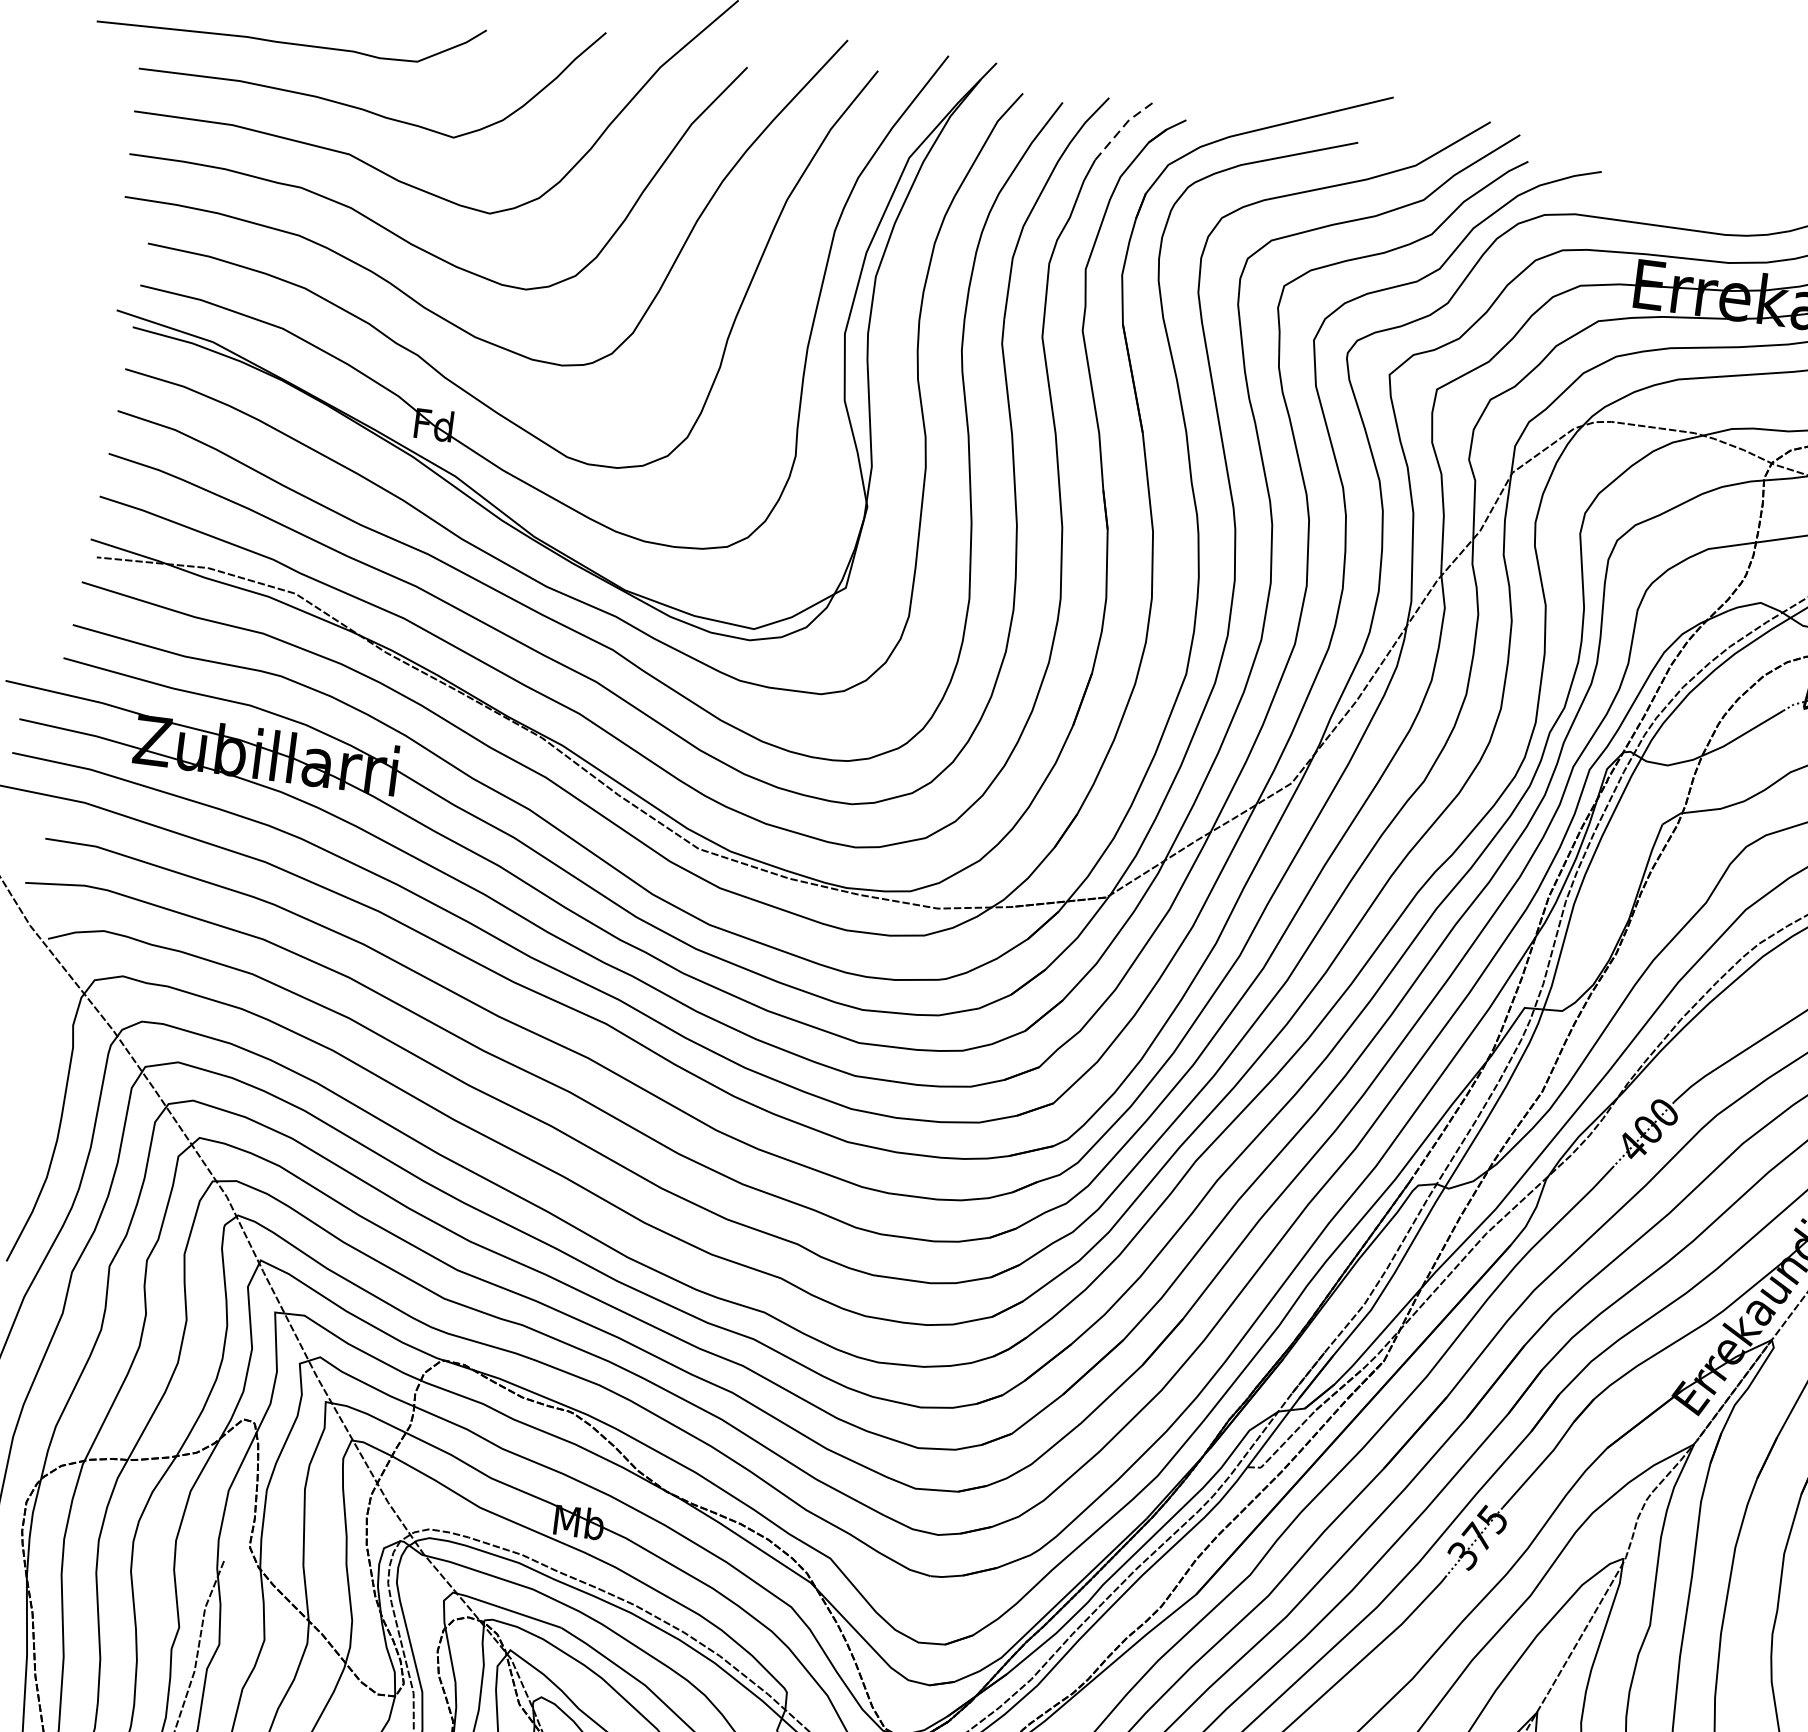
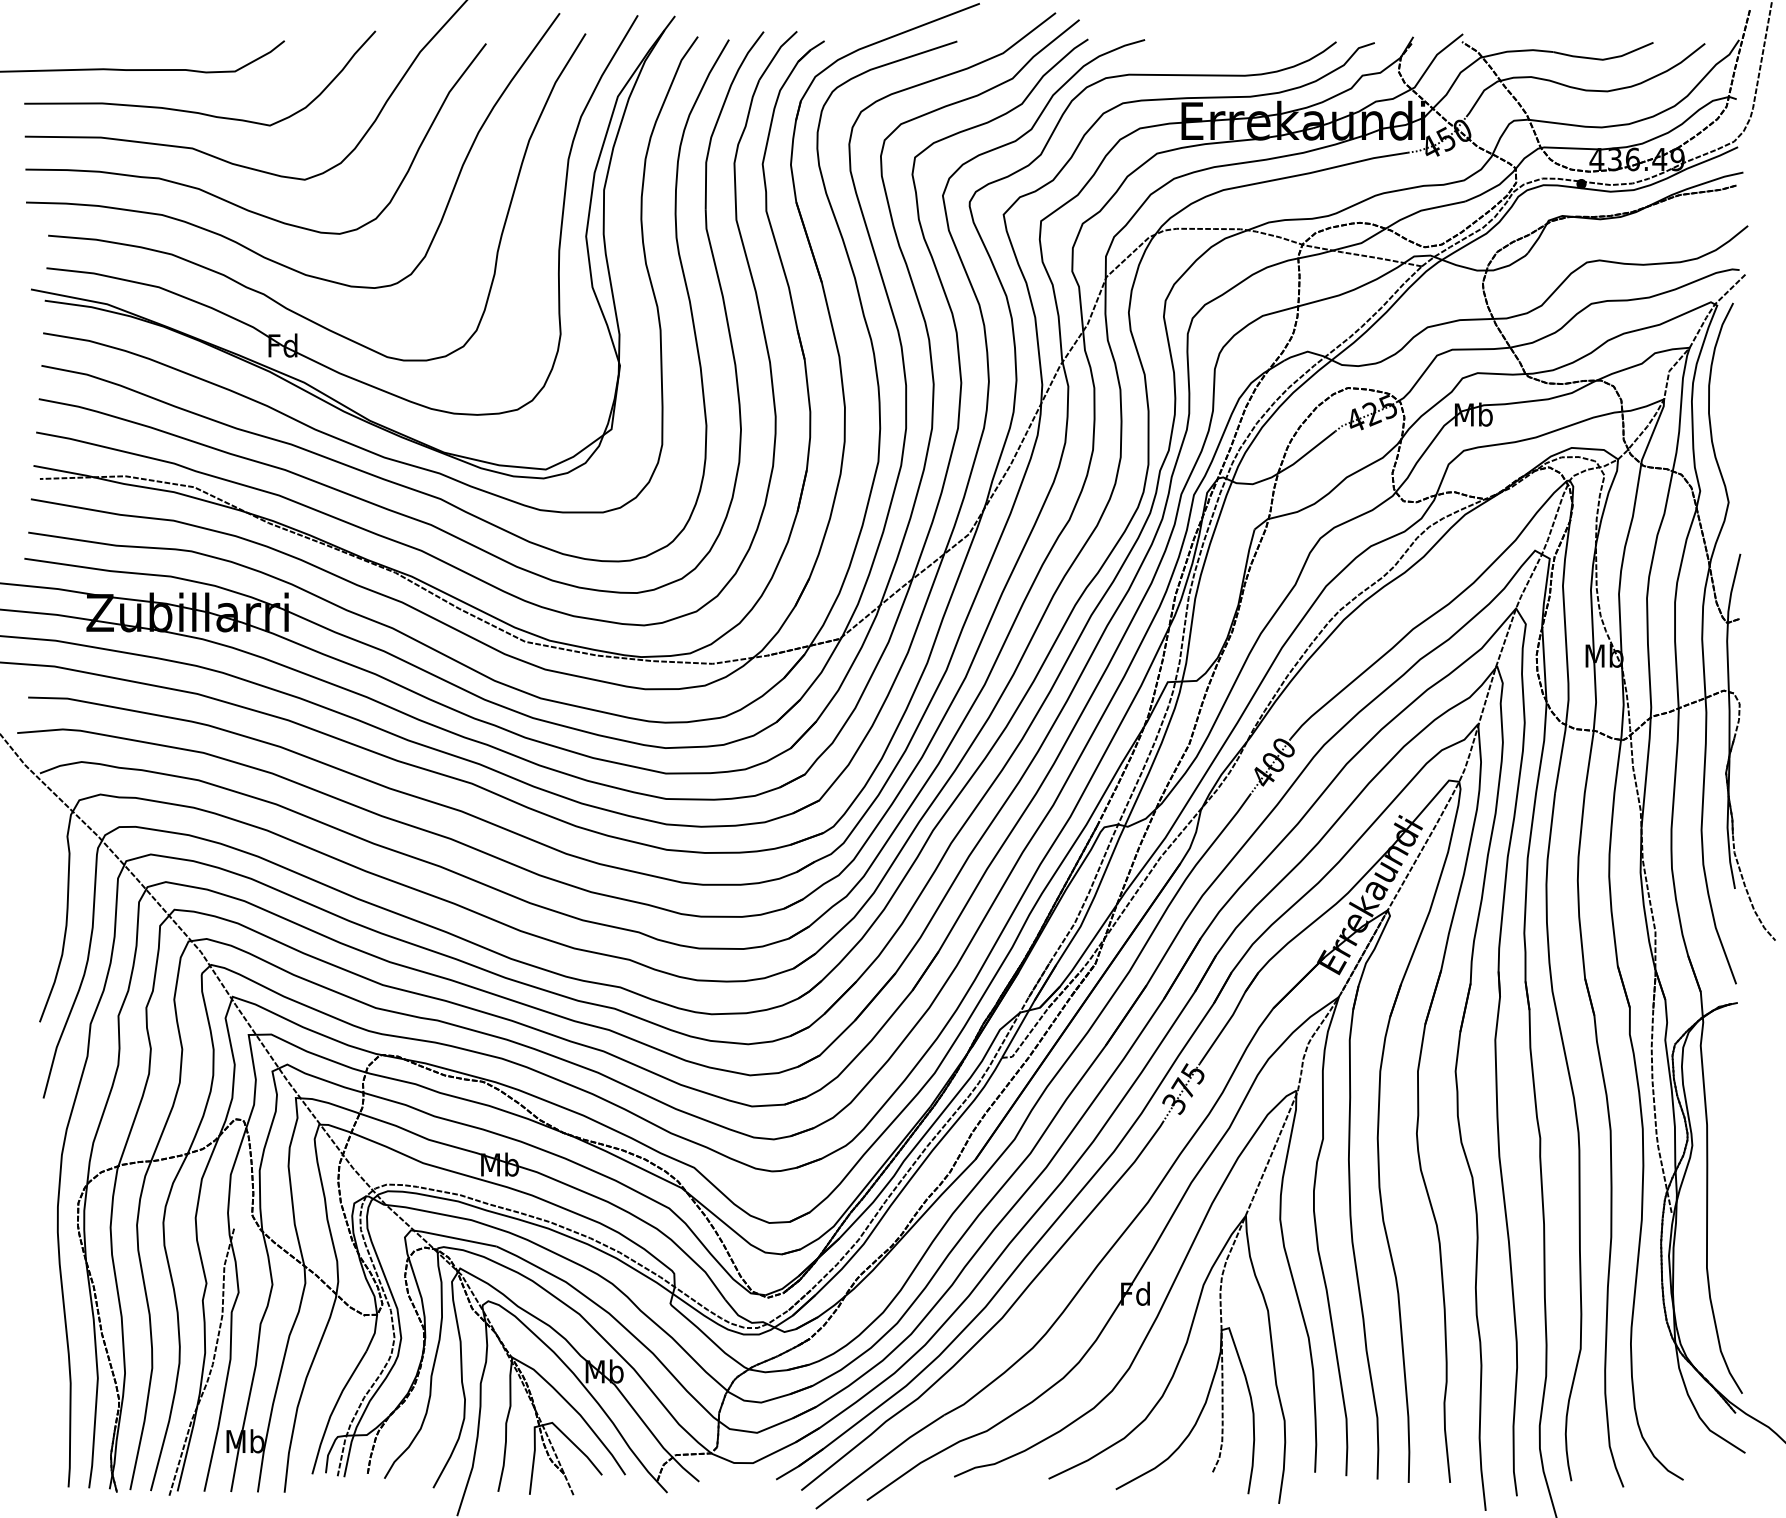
line: (1121, 128) -> (776, 53), dashed -> solid

